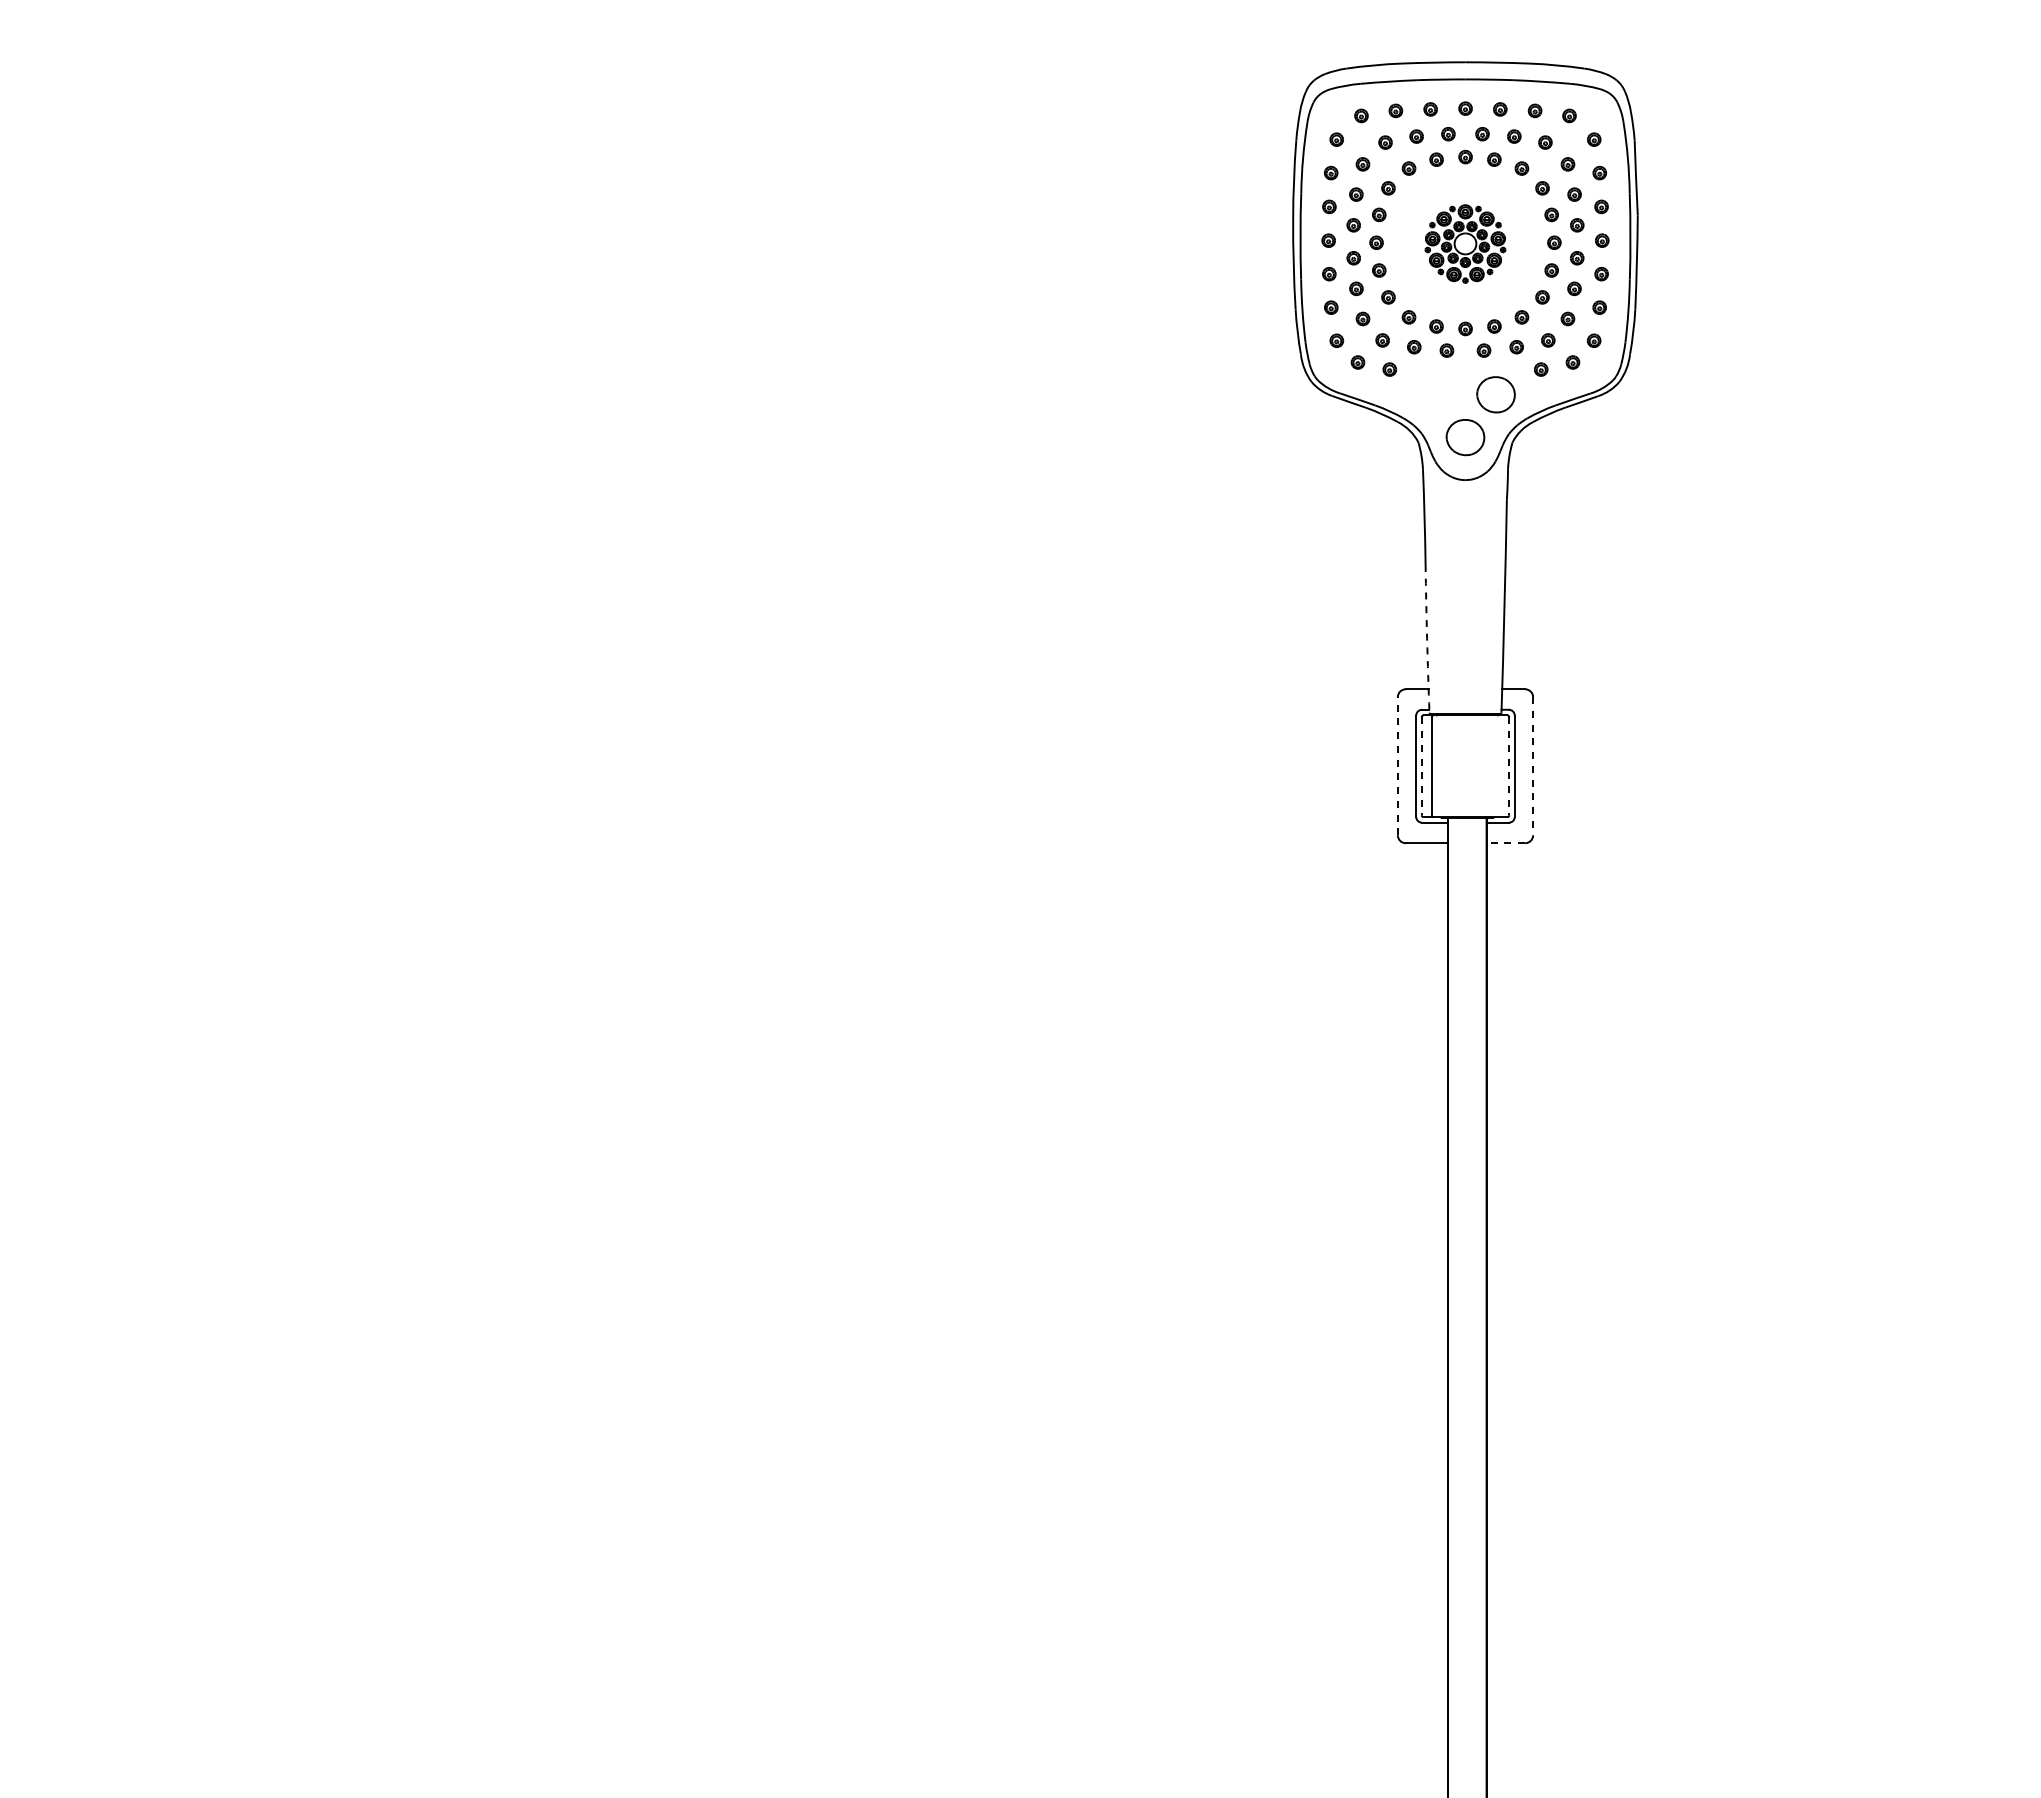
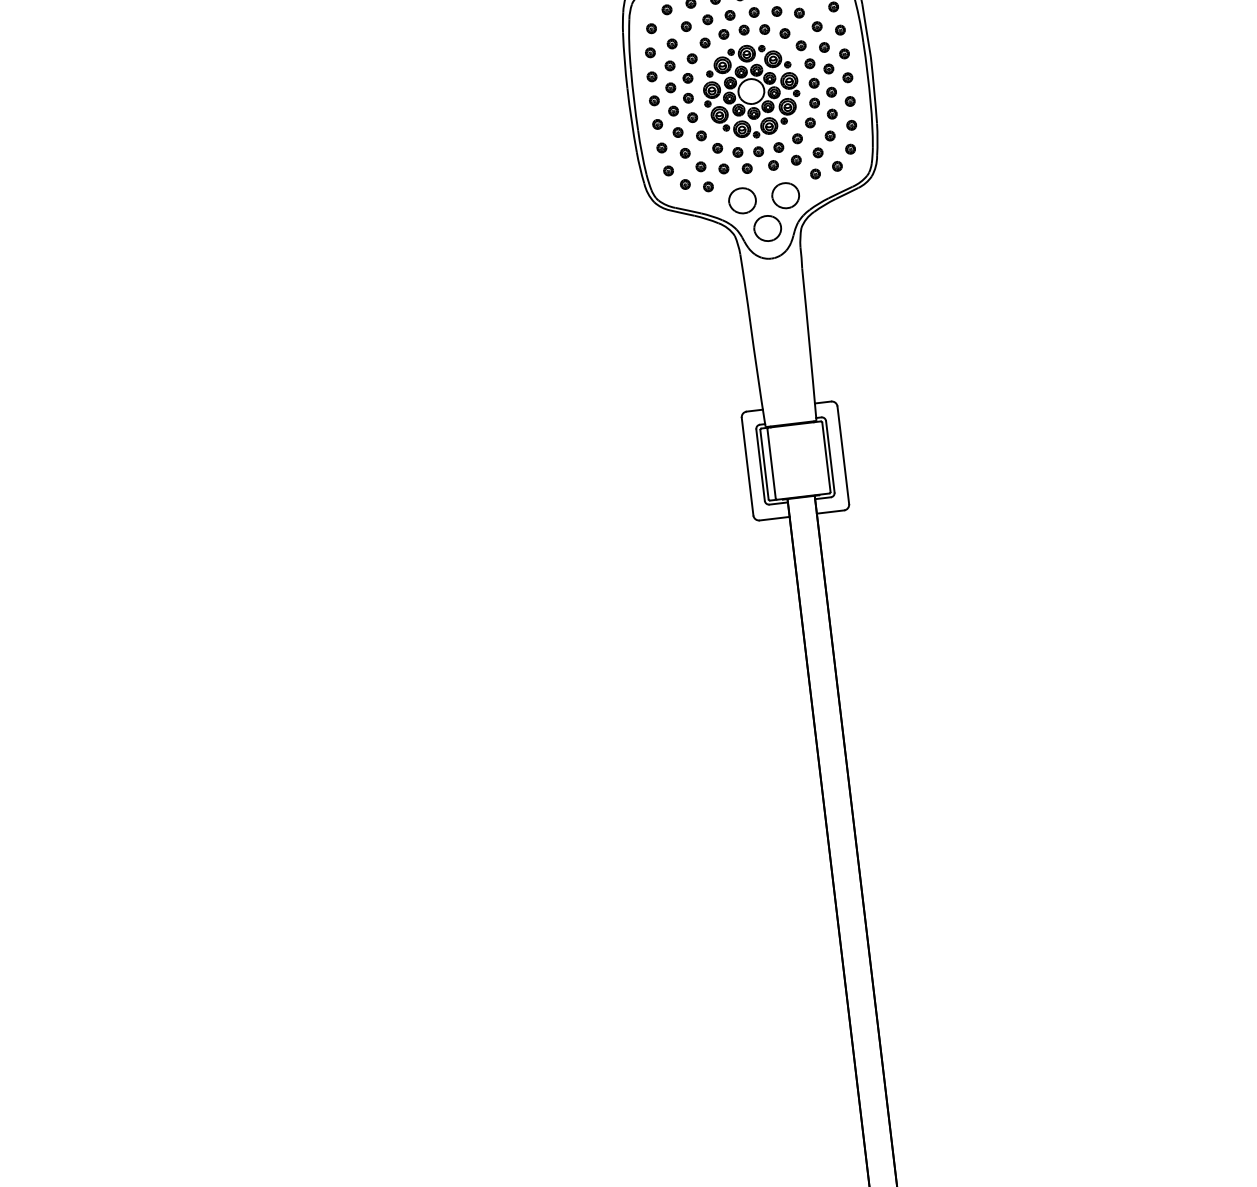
part: (1465, 243) -> (751, 91), size x1.67
part: (1434, 394) -> (742, 200), added
arc: (1427, 638) -> (757, 373), dashed -> solid
line: (1397, 766) -> (747, 466), dashed -> solid
line: (1421, 766) -> (764, 464), dashed -> solid
line: (1509, 766) -> (826, 457), dashed -> solid
line: (1533, 766) -> (843, 455), dashed -> solid
line: (1505, 843) -> (830, 512), dashed -> solid

